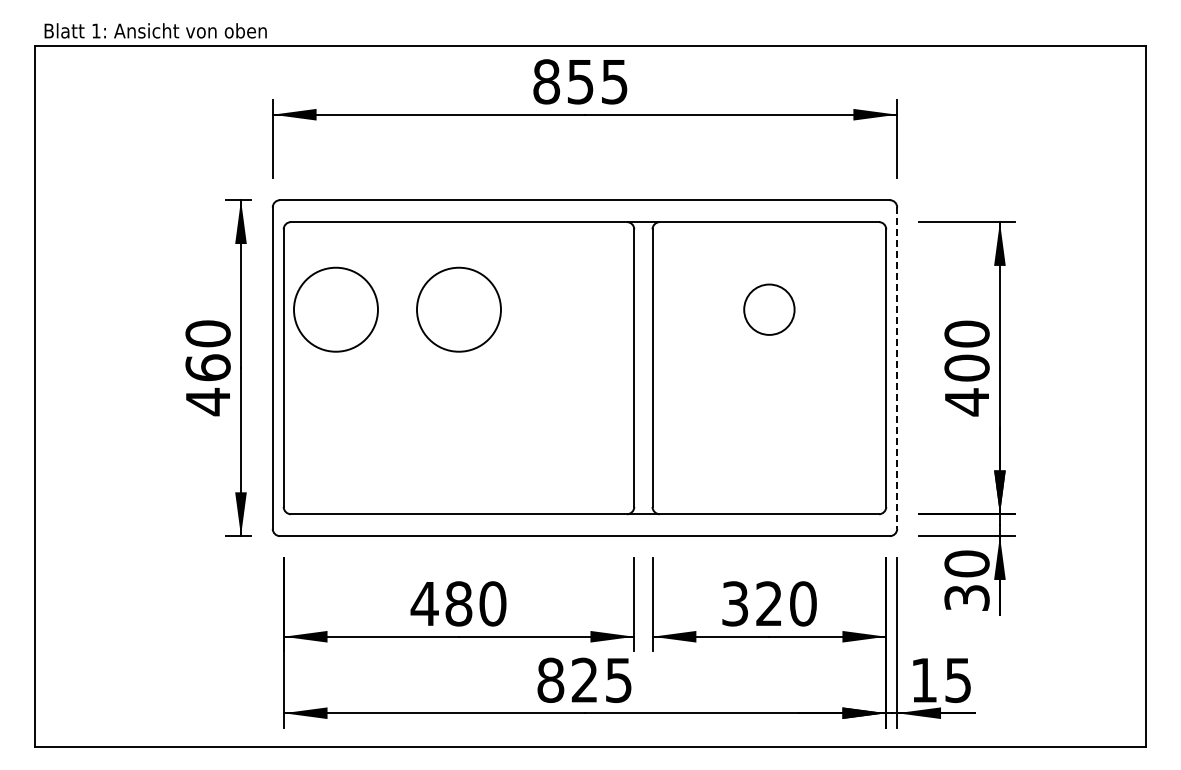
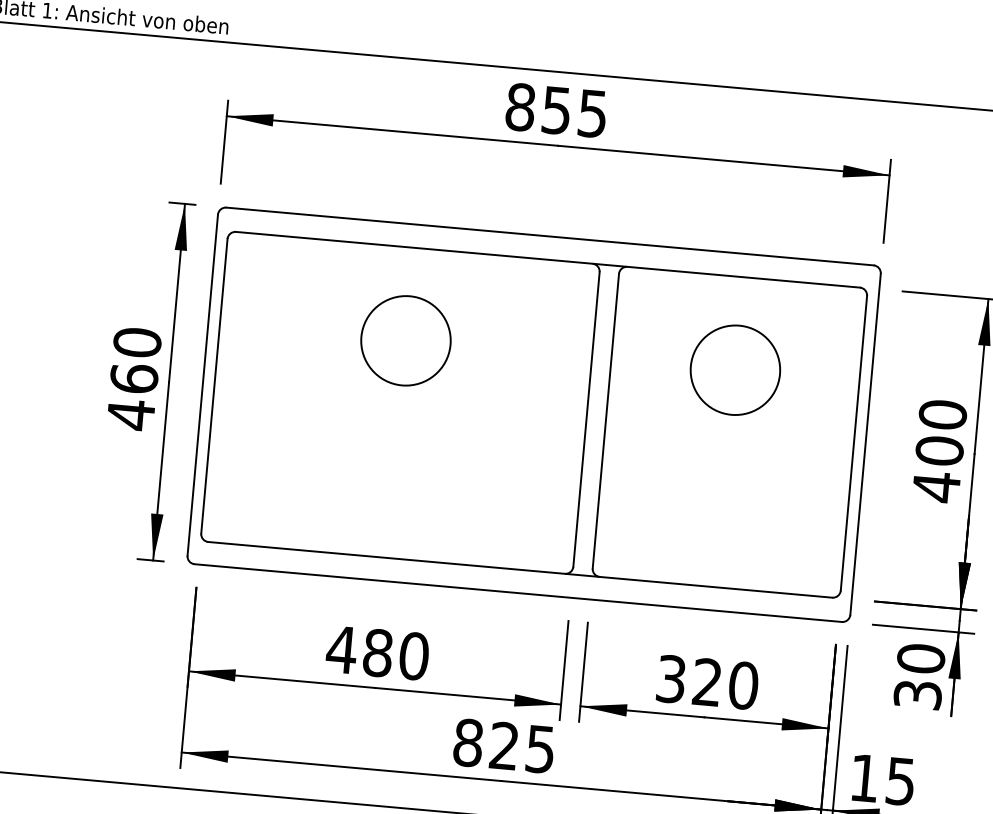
circle: (335, 309) -> (274, 328), removed
circle: (769, 309) -> (735, 370), size x1.67
line: (897, 368) -> (865, 444), dashed -> solid

